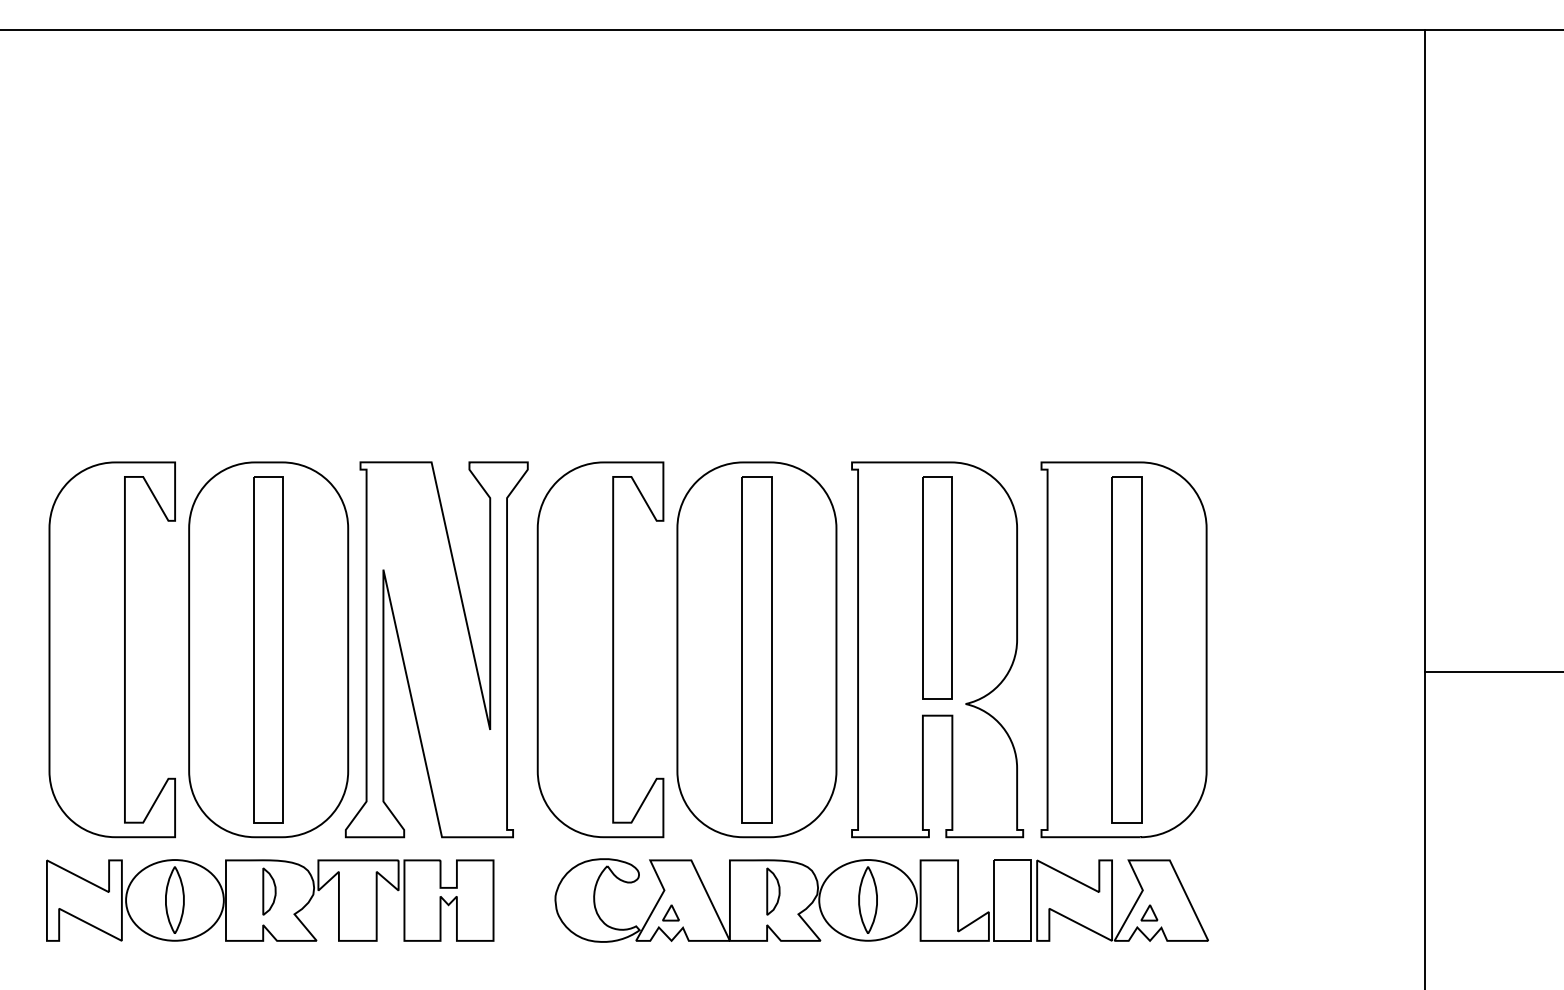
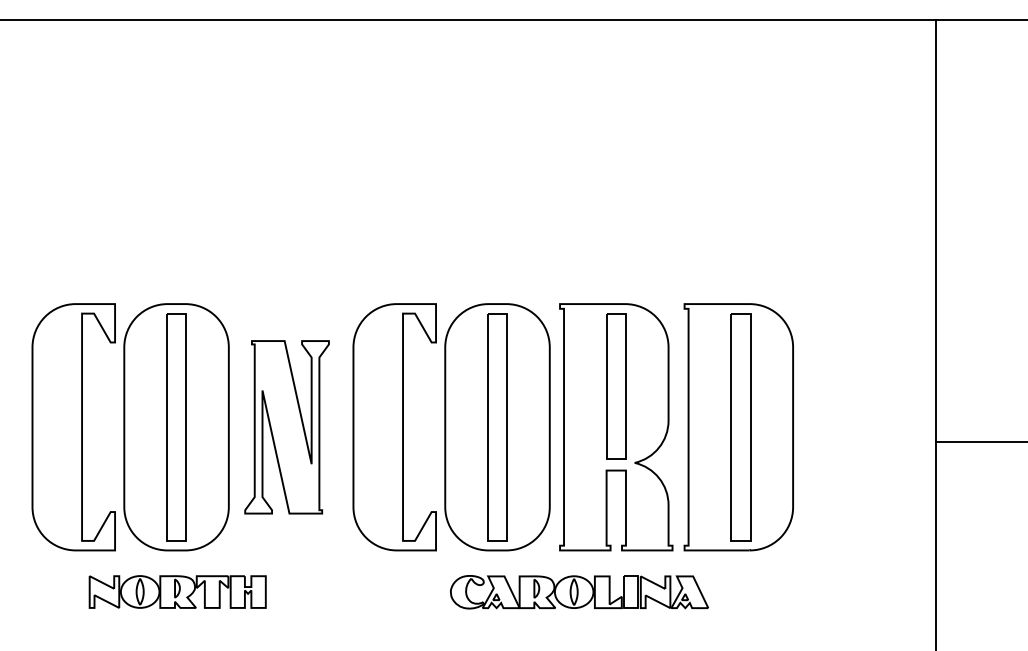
part: (435, 650) -> (286, 427), size x0.7
part: (270, 899) -> (177, 591), size x0.6
part: (881, 901) -> (579, 592), size x0.6

